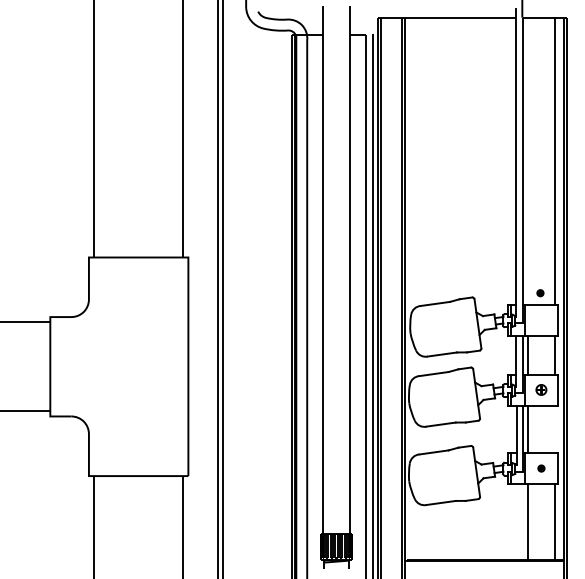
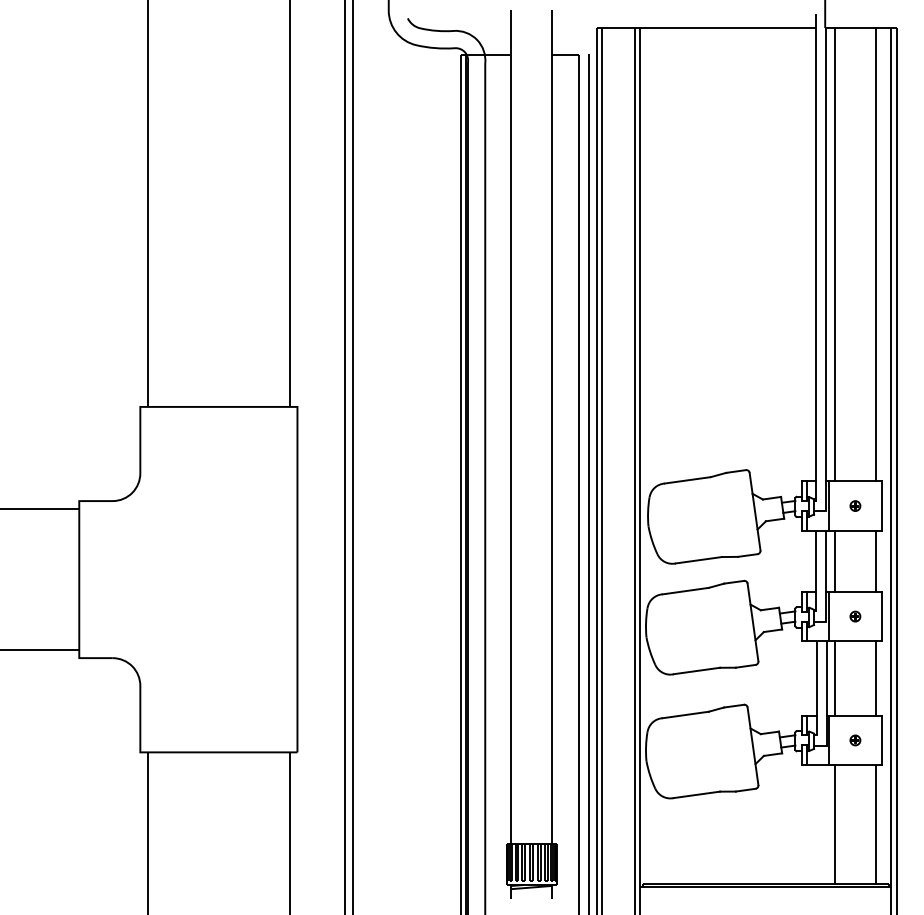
line: (528, 160) -> (834, 253), added
part: (540, 293) -> (855, 506), moved
part: (541, 390) -> (855, 617), size x0.62
line: (554, 428) -> (876, 677), added

